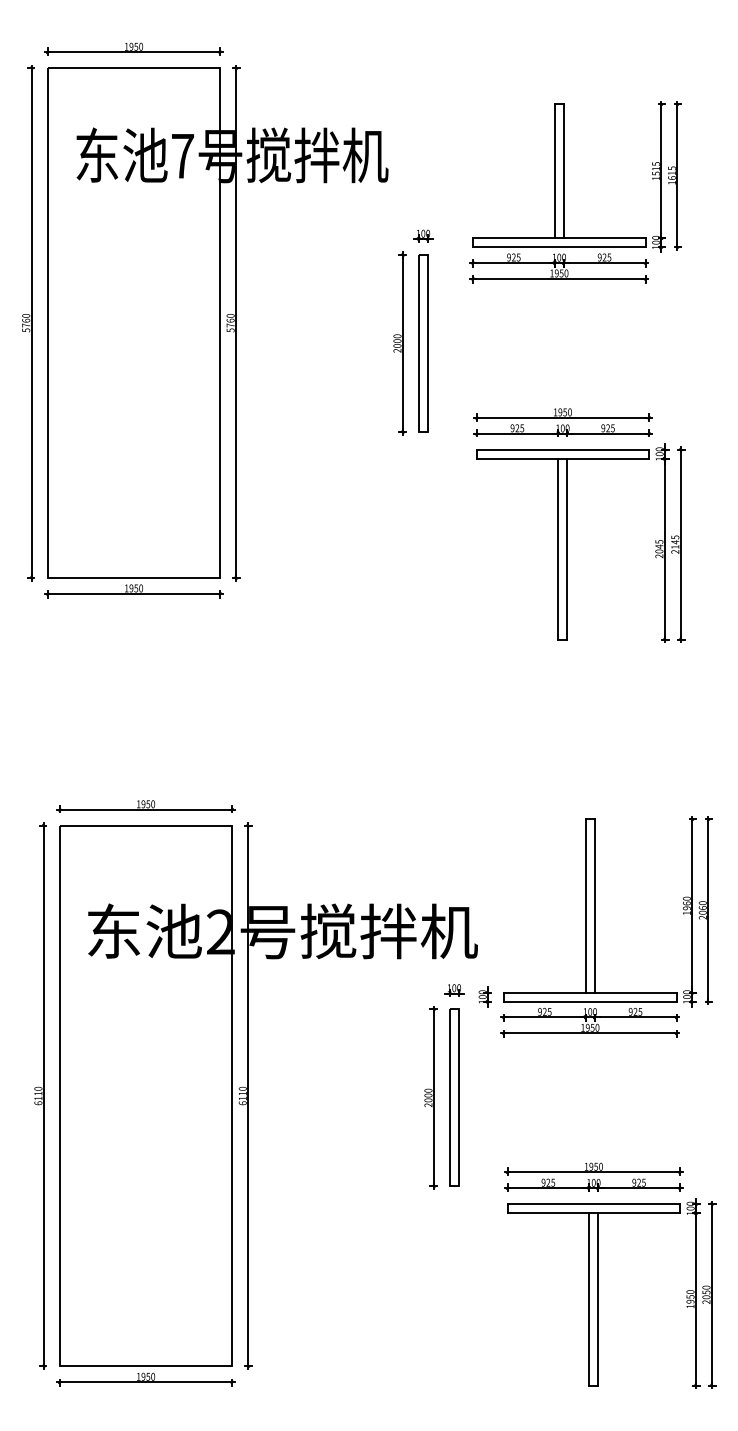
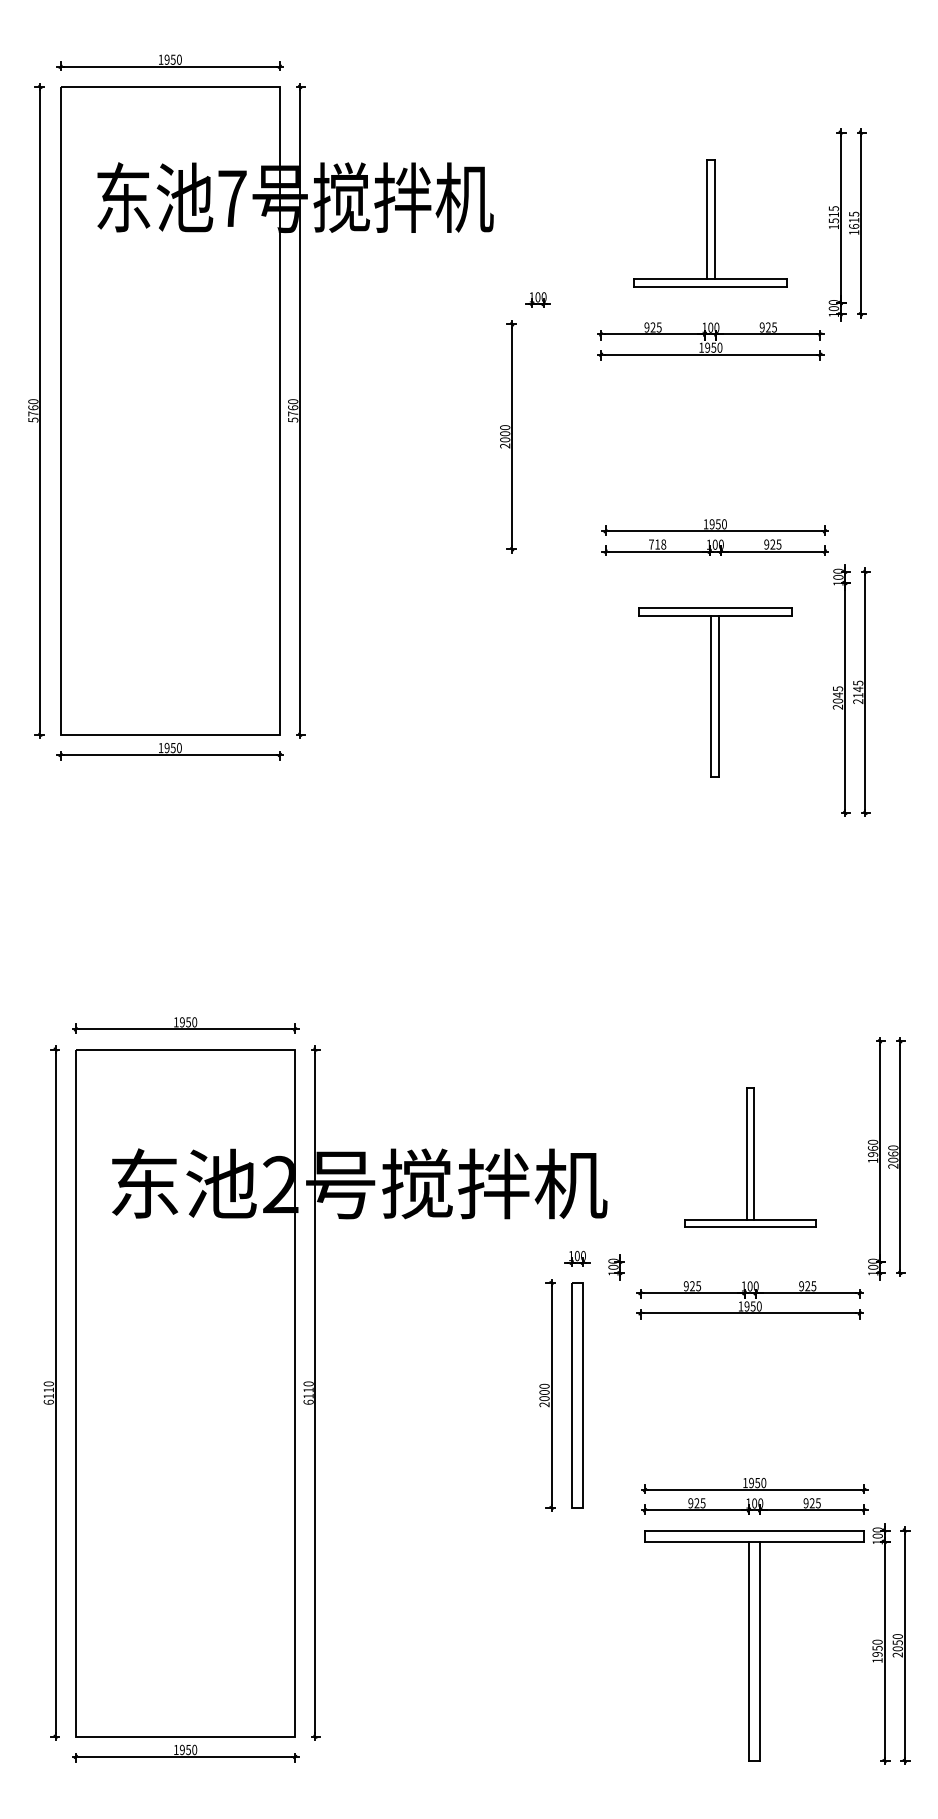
part: (559, 175) -> (710, 223), size x0.7
part: (422, 343) -> (537, 436), removed
text: (517, 428) -> (657, 544), 925 -> 718
part: (562, 544) -> (715, 692), size x0.7
part: (590, 909) -> (750, 1156), size x0.6

